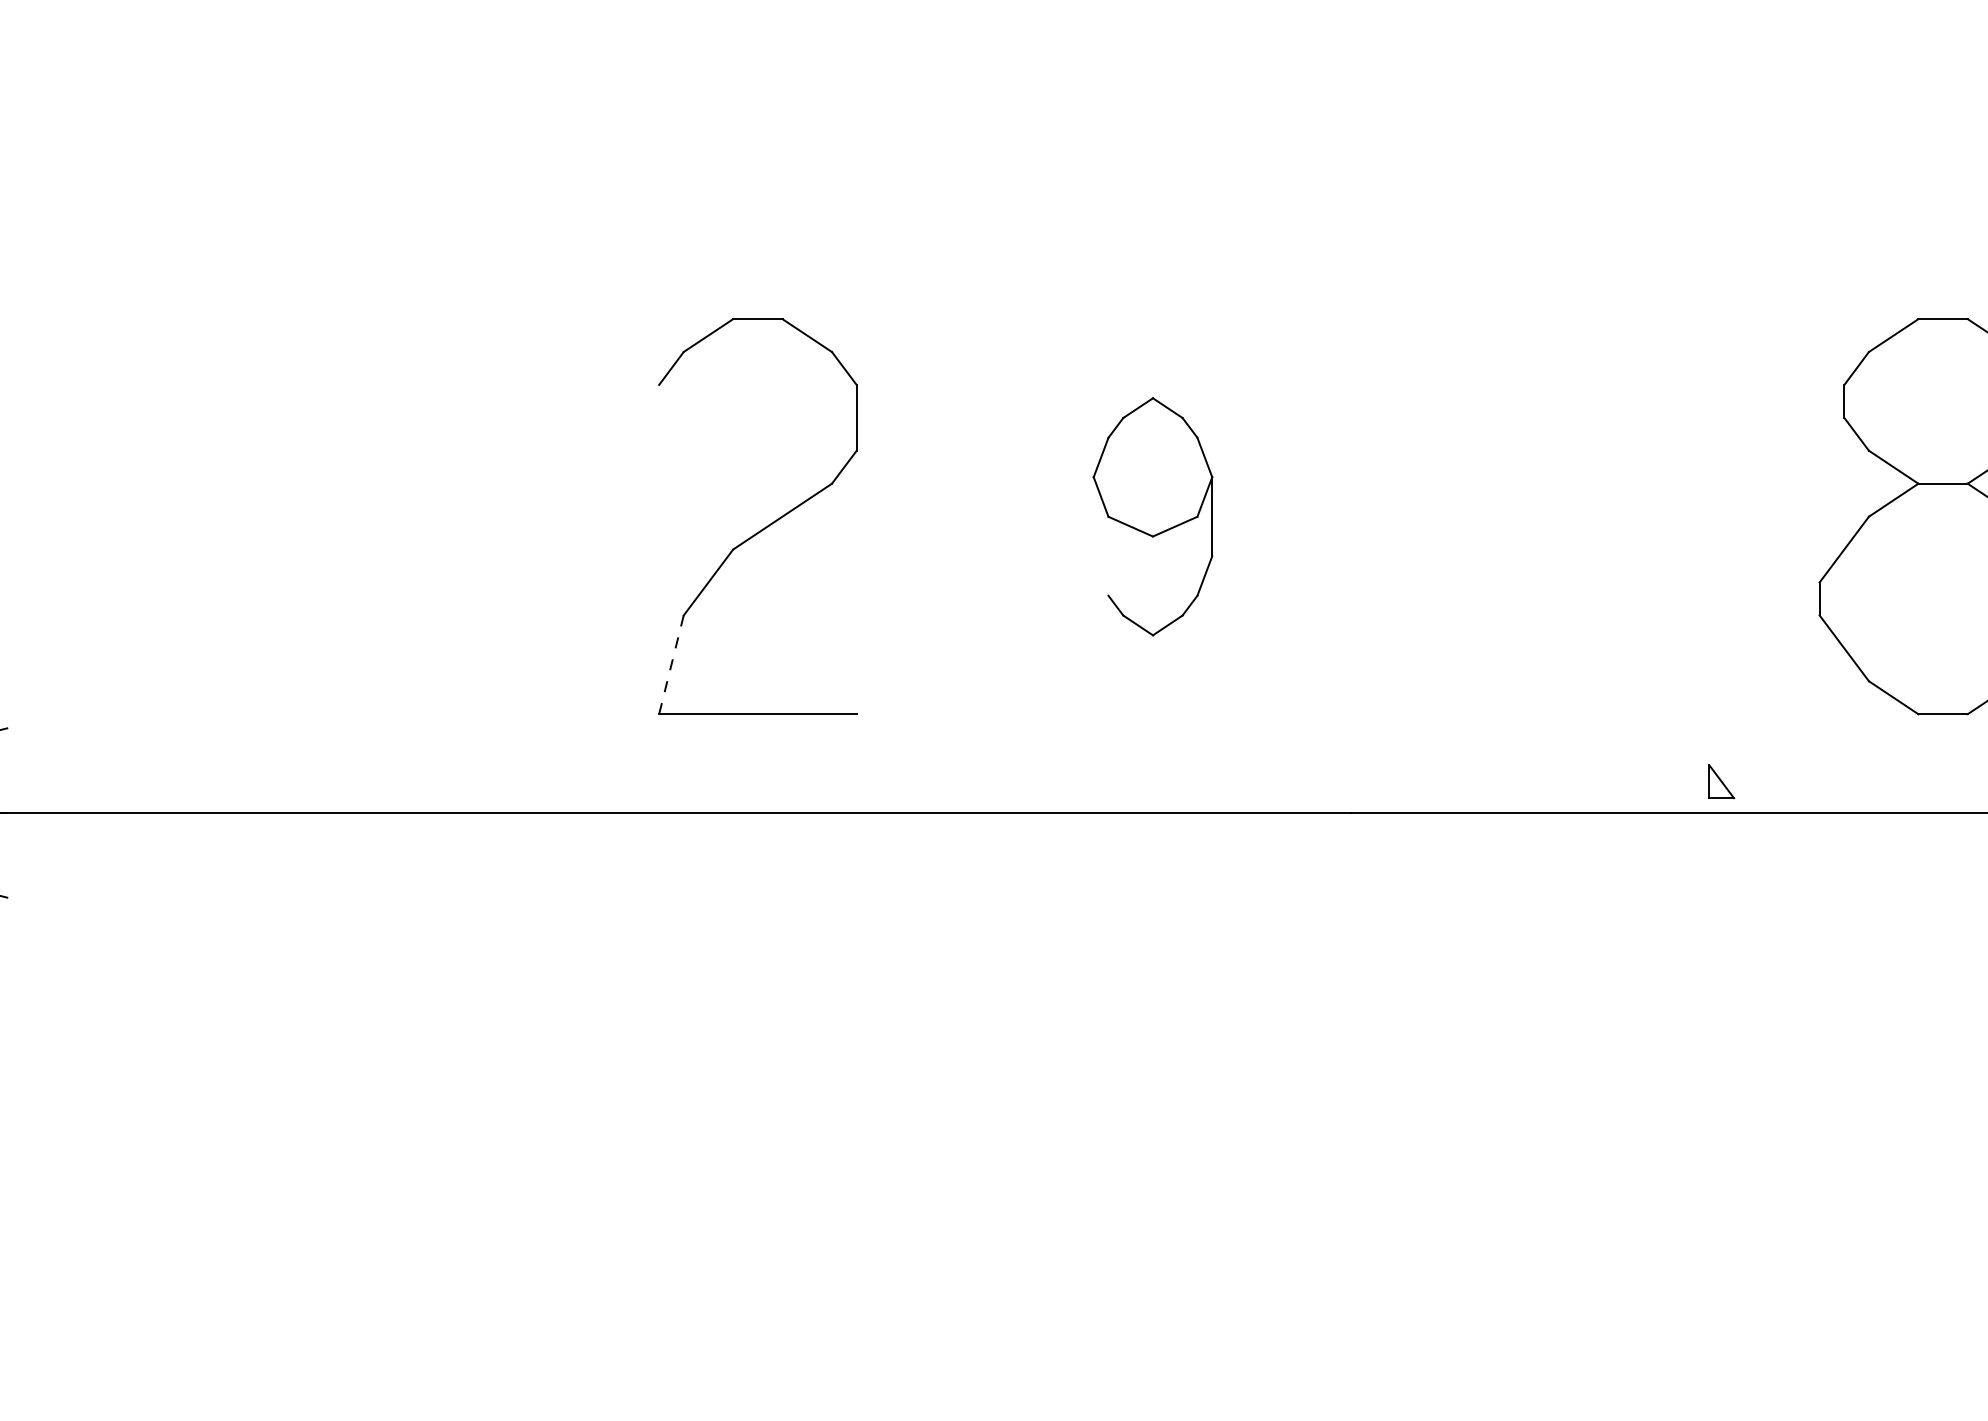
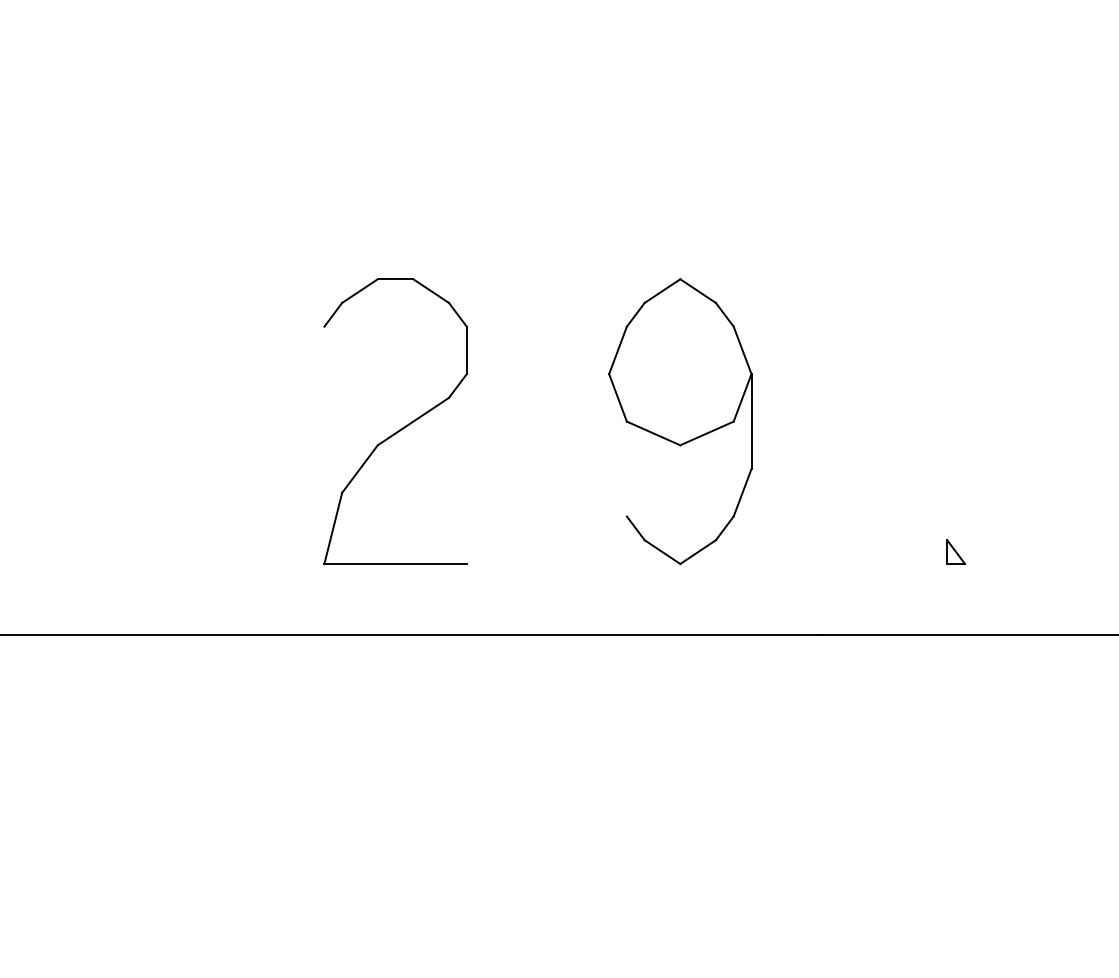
part: (1152, 516) -> (679, 421), size x1.67
line: (671, 664) -> (333, 528), dashed -> solid
part: (1721, 781) -> (956, 551), moved

